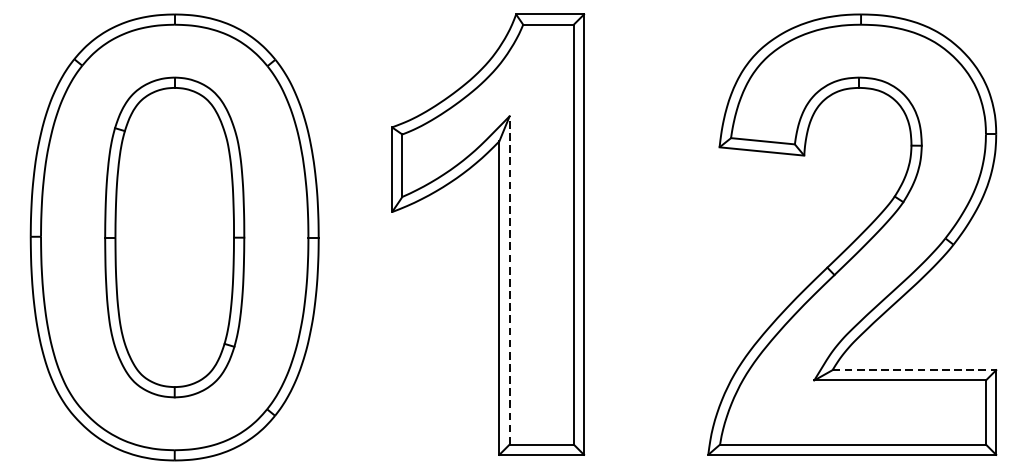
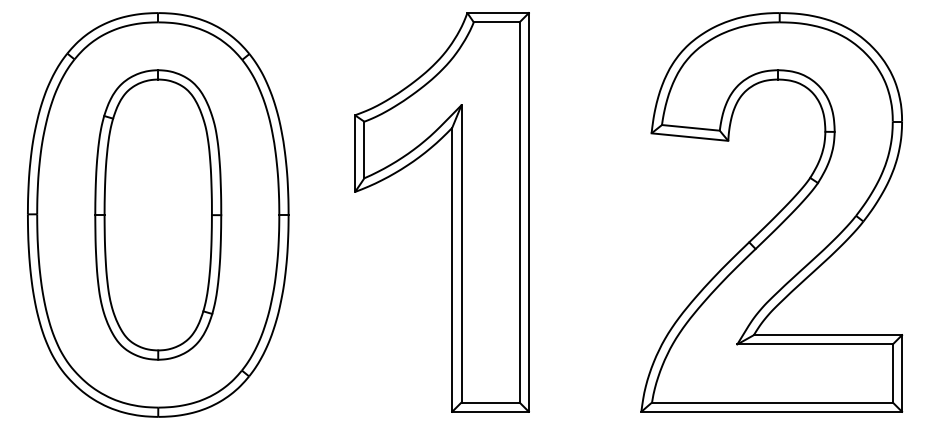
line: (509, 280) -> (461, 253), dashed -> solid
line: (914, 370) -> (828, 335), dashed -> solid

